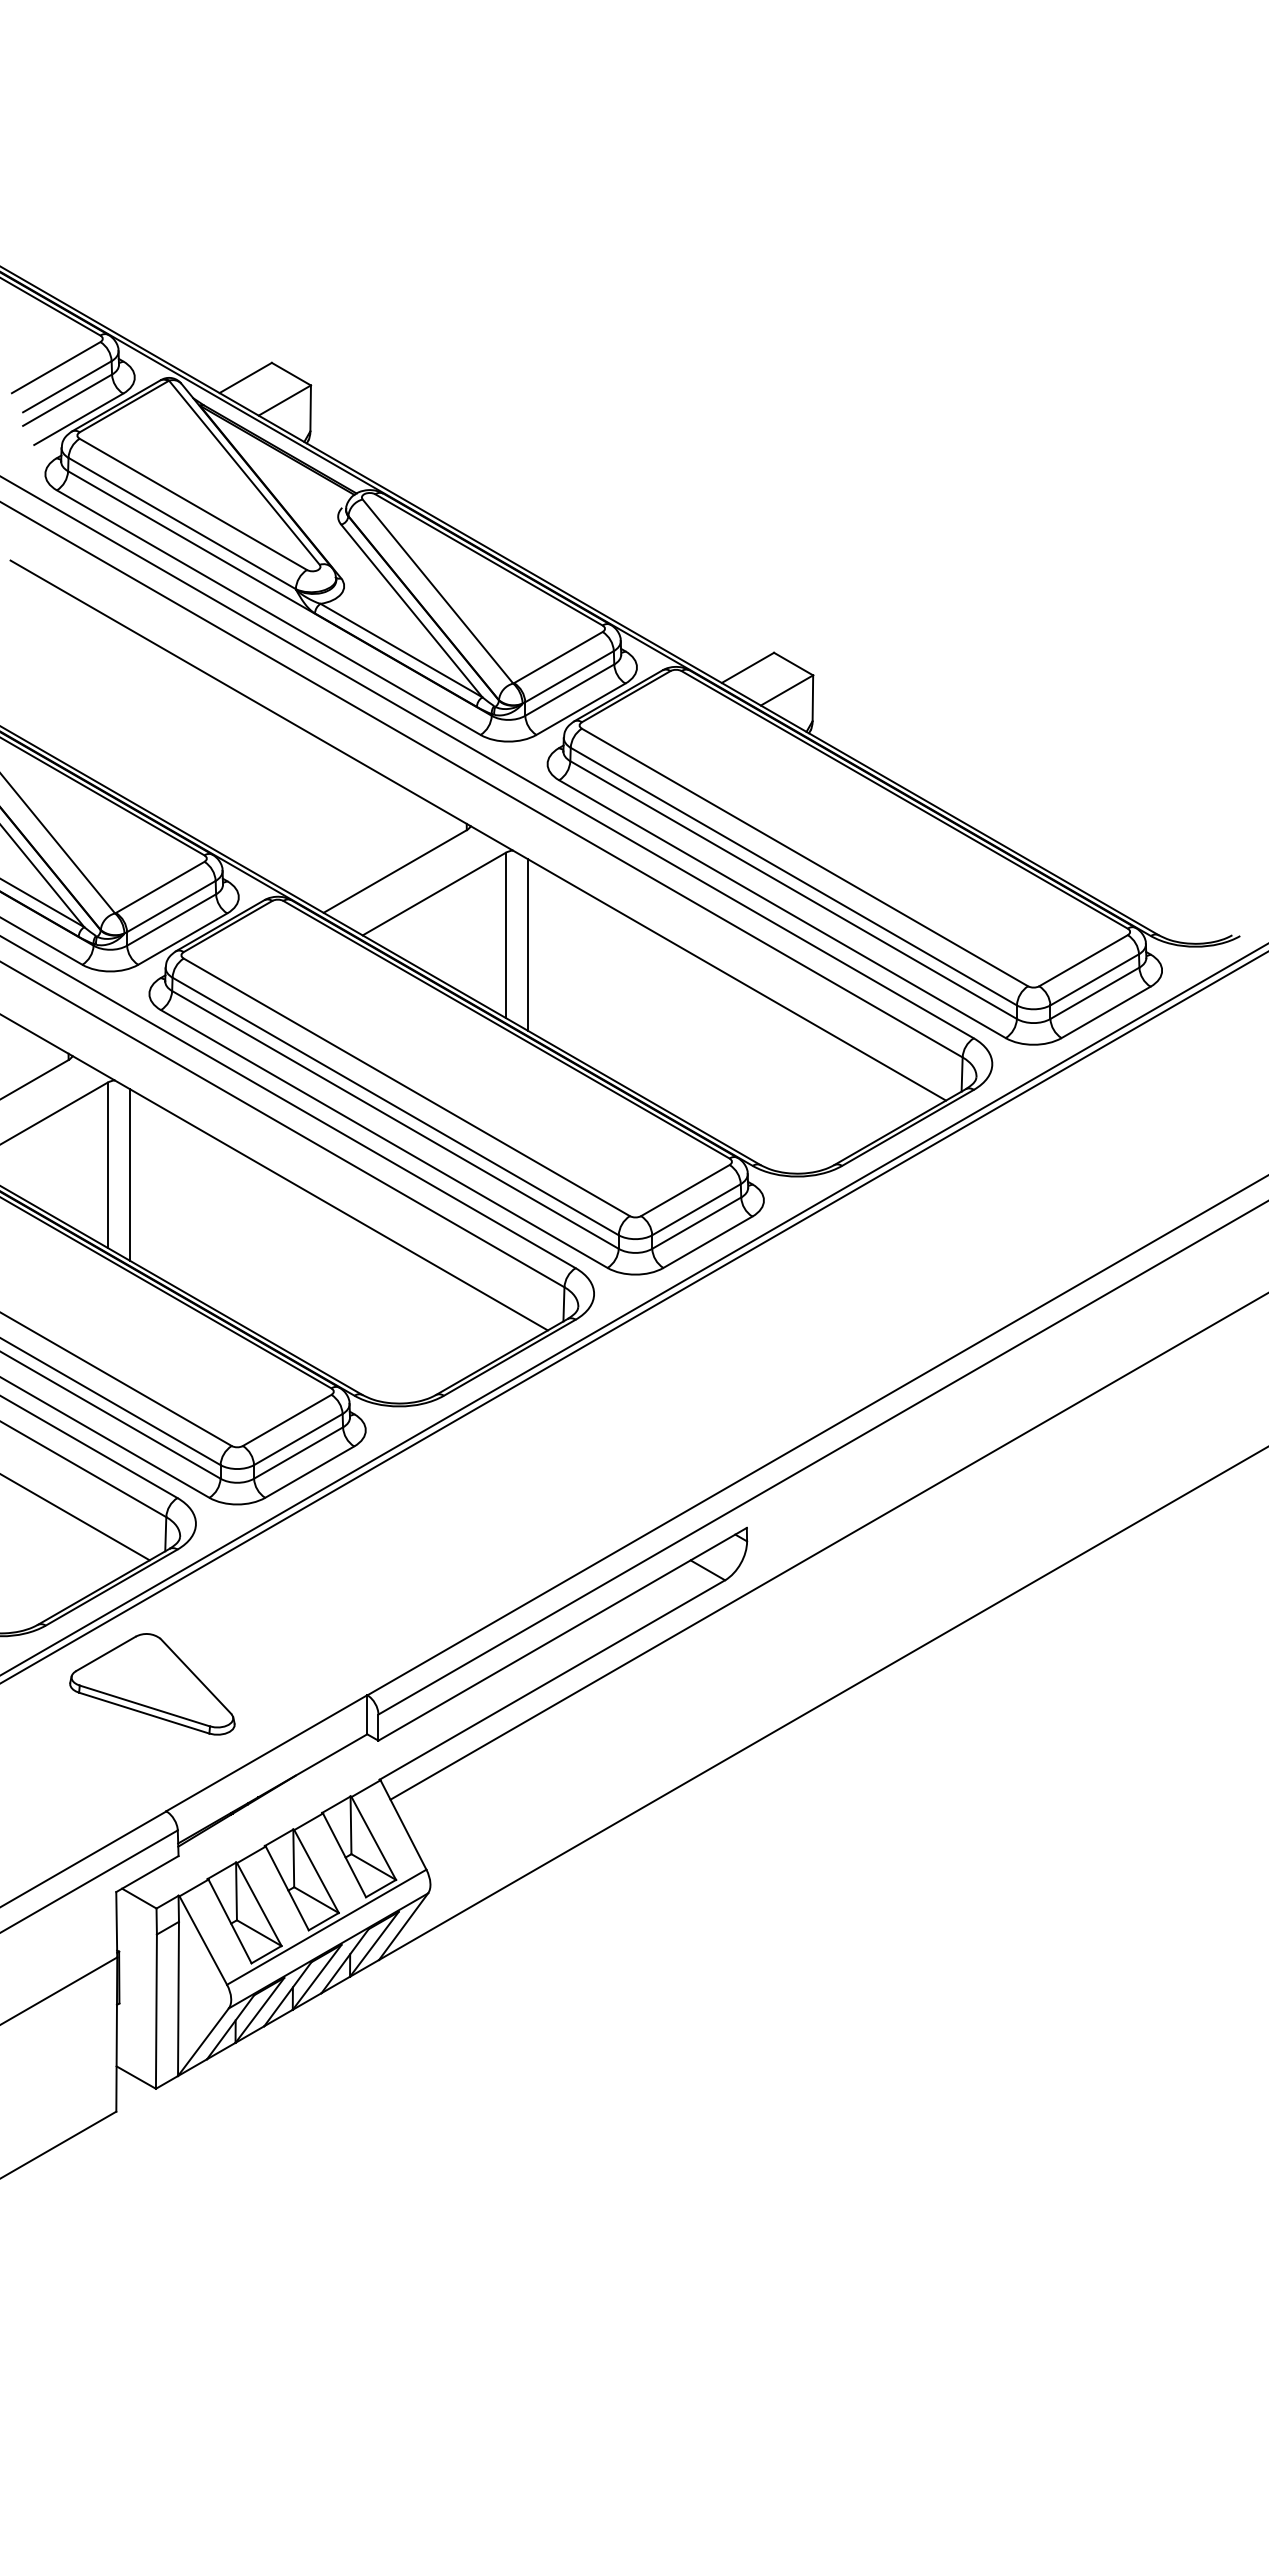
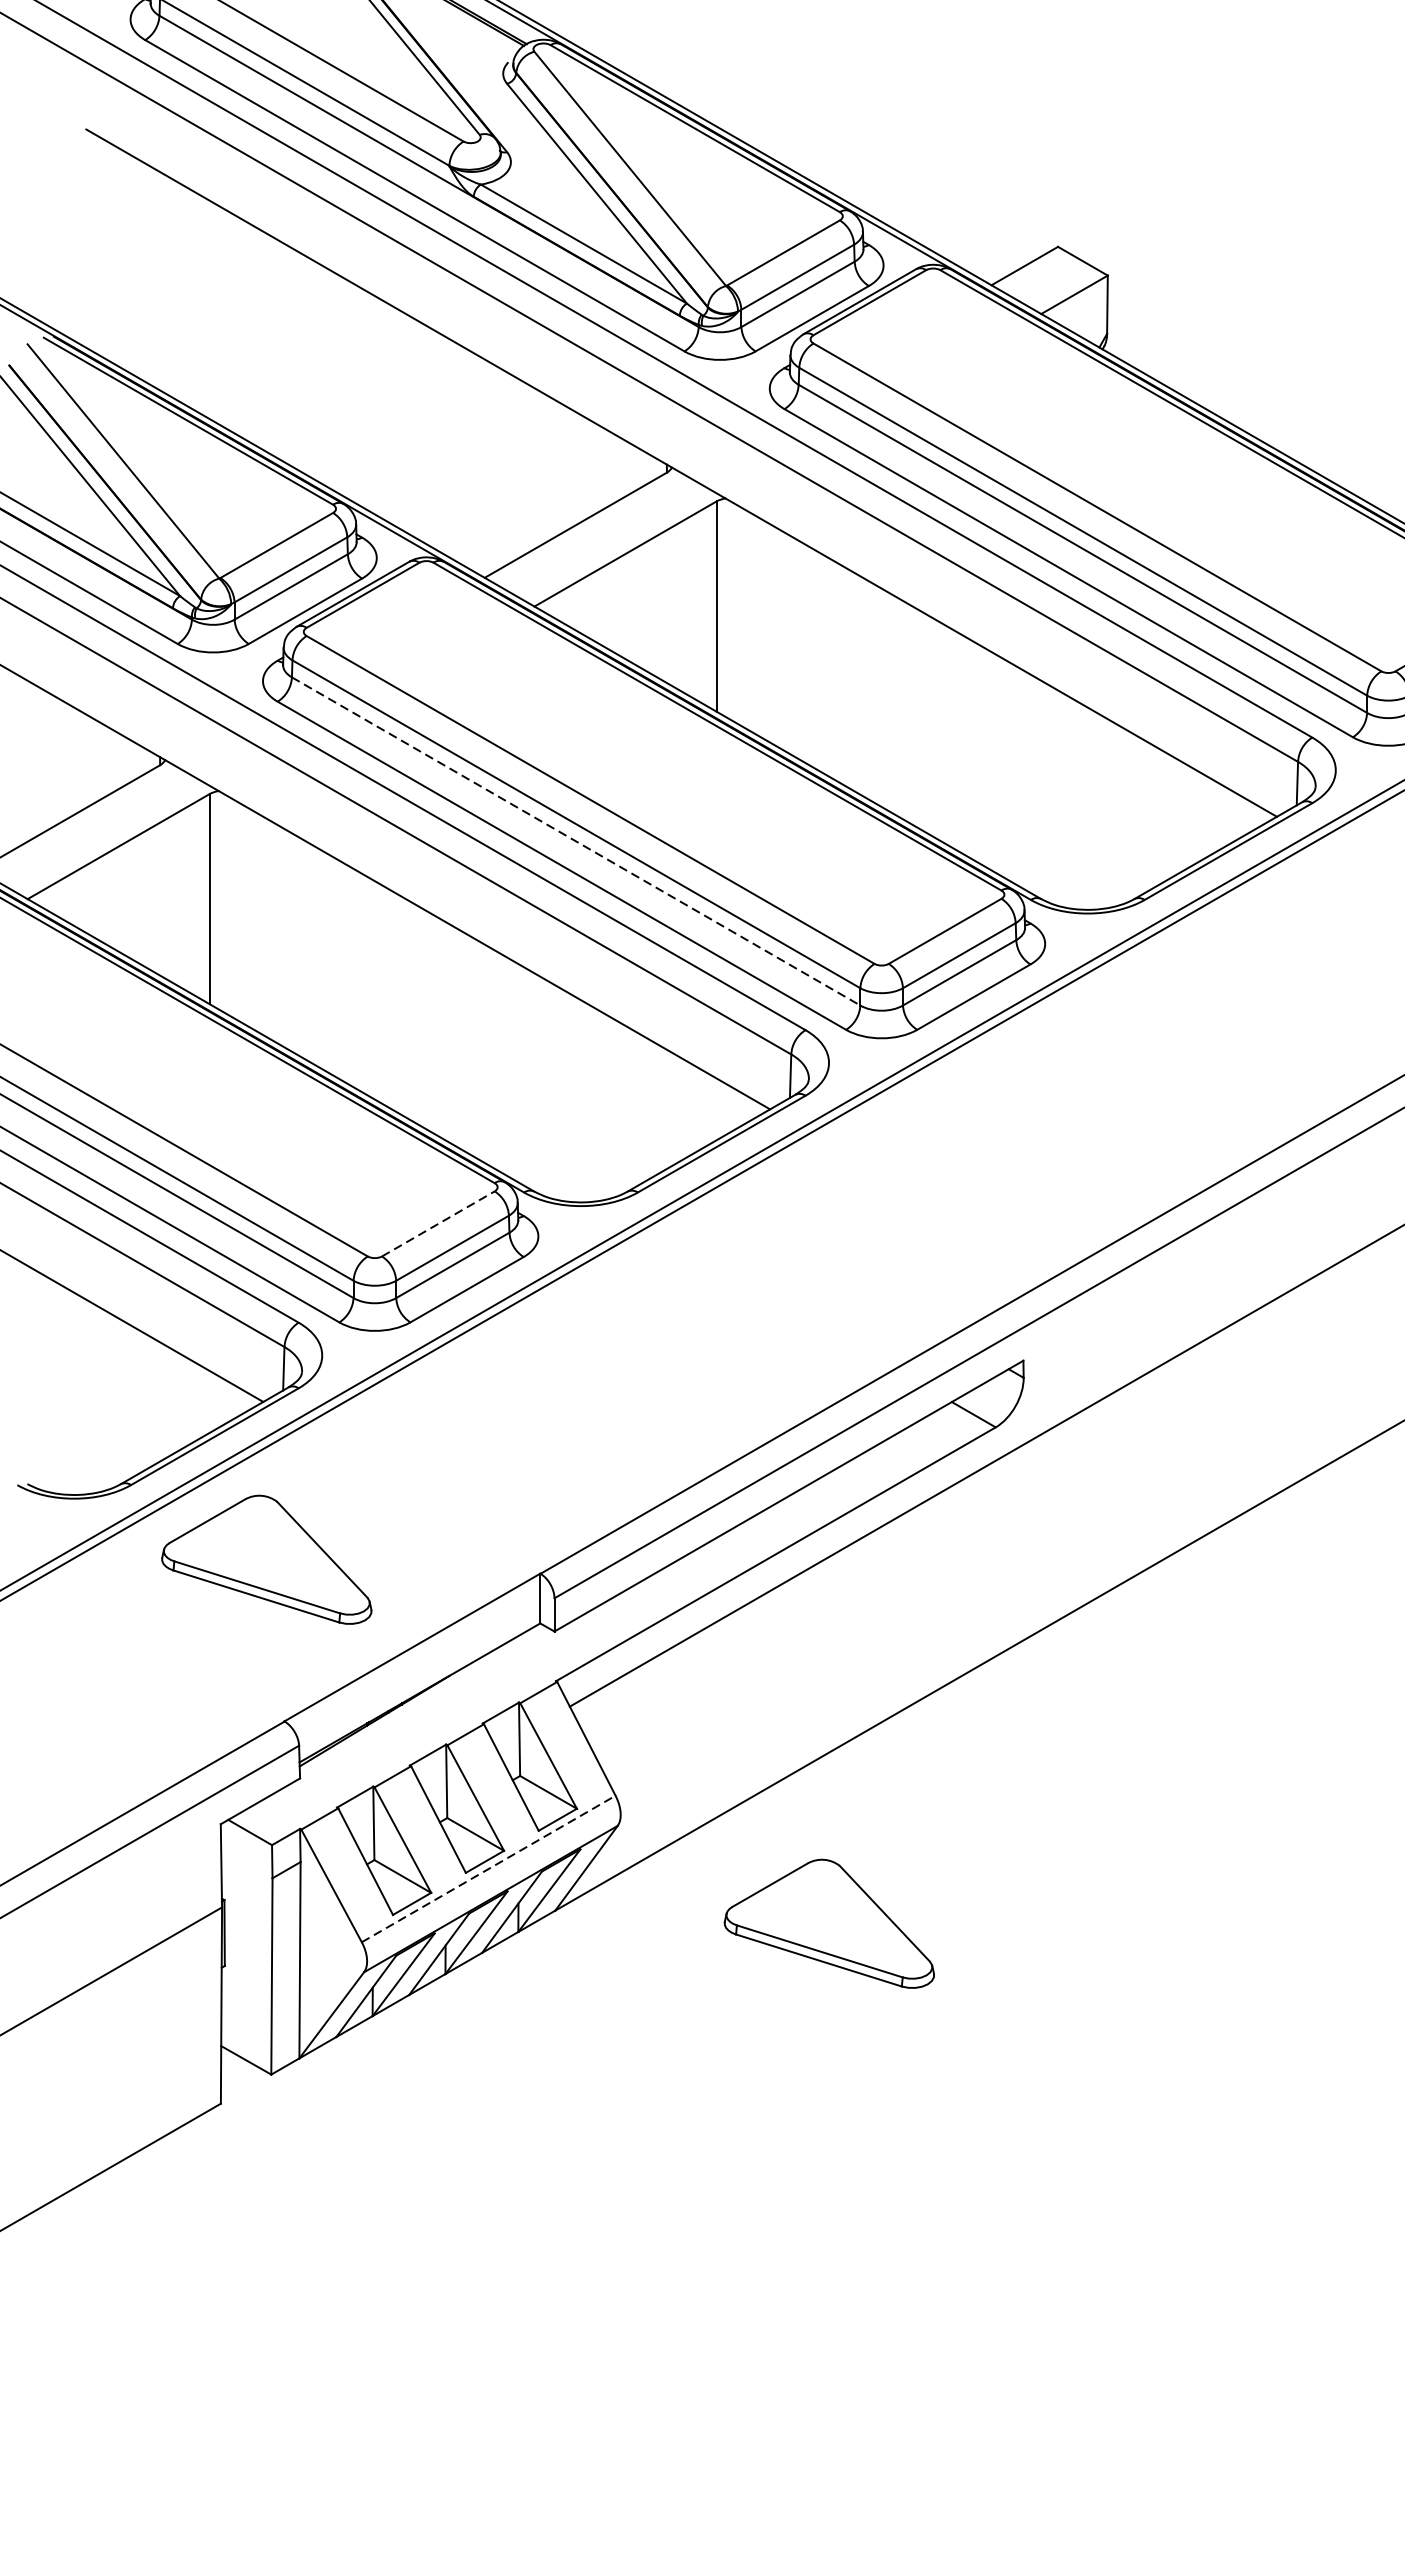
line: (528, 944) -> (745, 618), removed
line: (395, 1119) -> (576, 840), solid -> dashed
line: (129, 1174) -> (237, 910), removed
line: (287, 1420) -> (438, 1223), solid -> dashed
line: (327, 1927) -> (489, 1869), solid -> dashed
part: (594, 1970) -> (829, 1924), added

